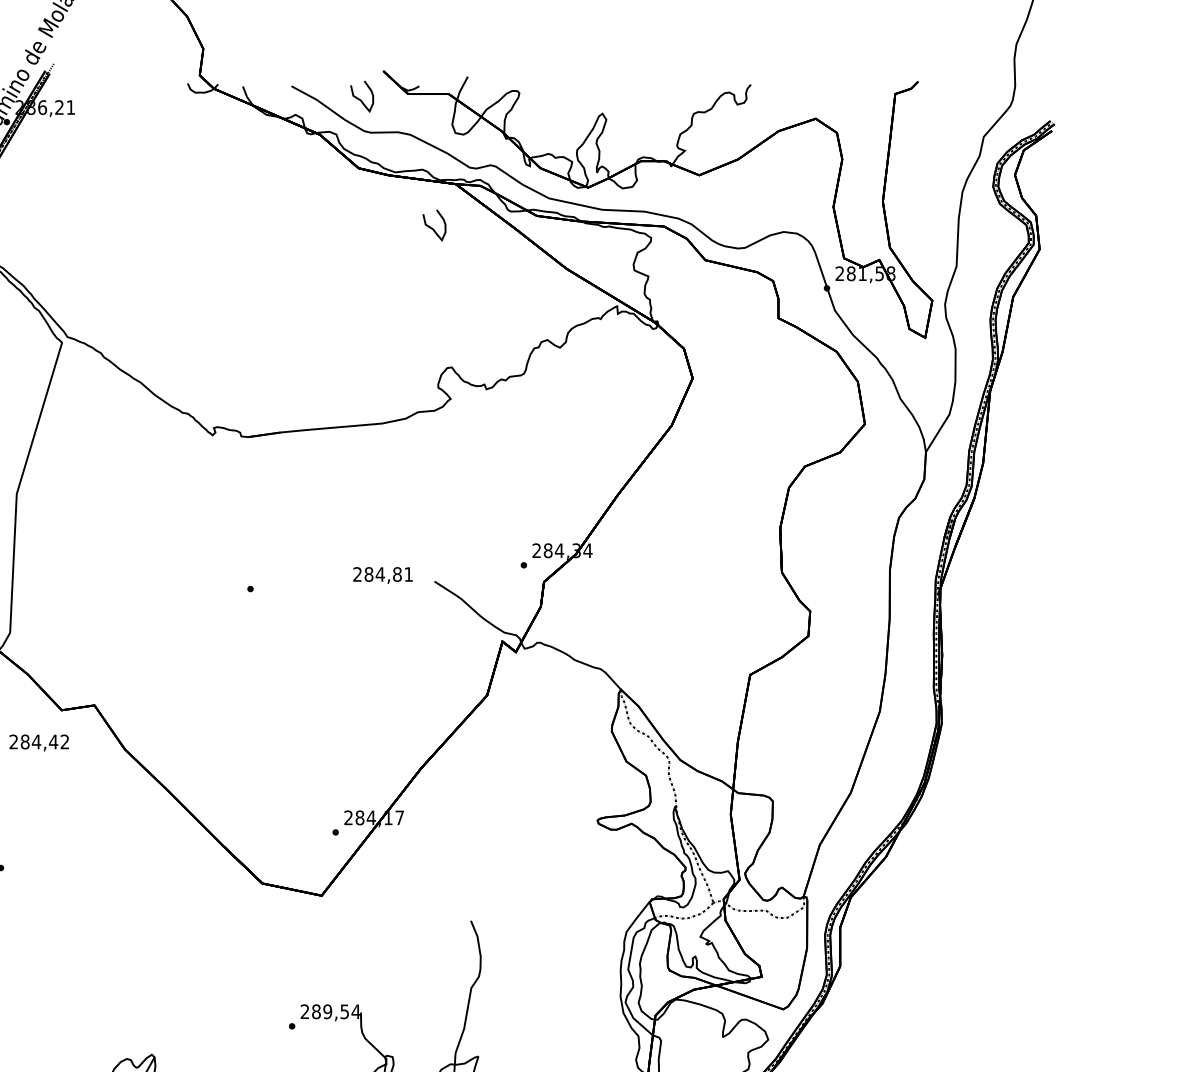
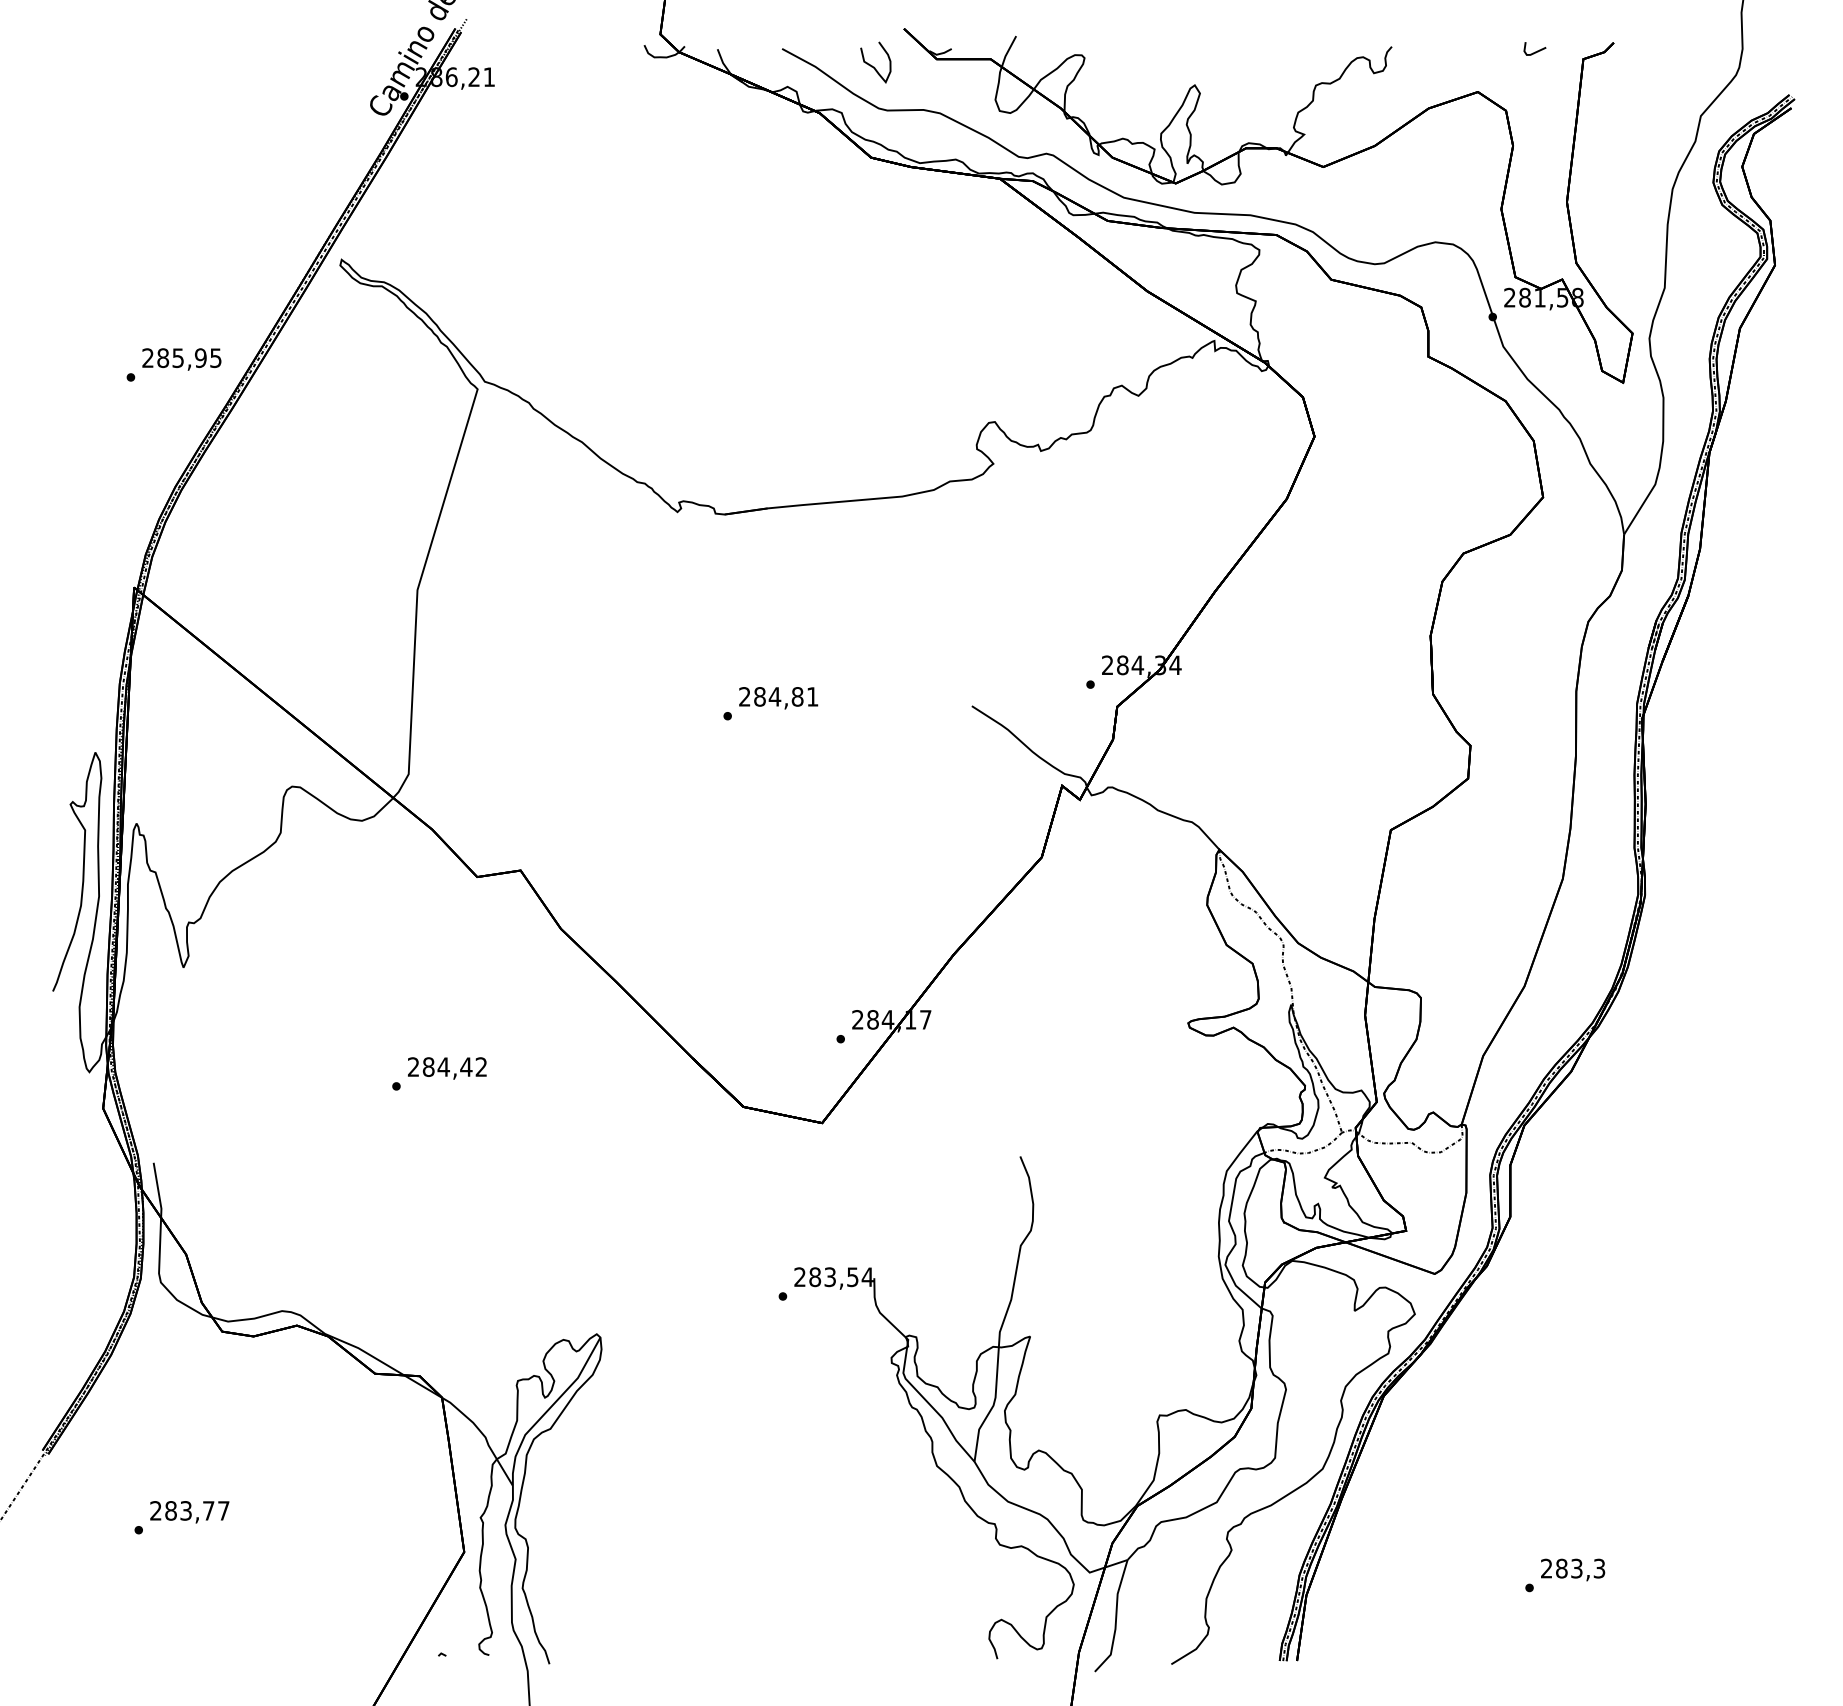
line: (859, 88) -> (1535, 51), added
curve: (433, 228) -> (970, 237), removed
text: (382, 575) -> (778, 698), moved
text: (39, 743) -> (447, 1068), moved
text: (327, 1011) -> (830, 1276), 289,54 -> 283,54

